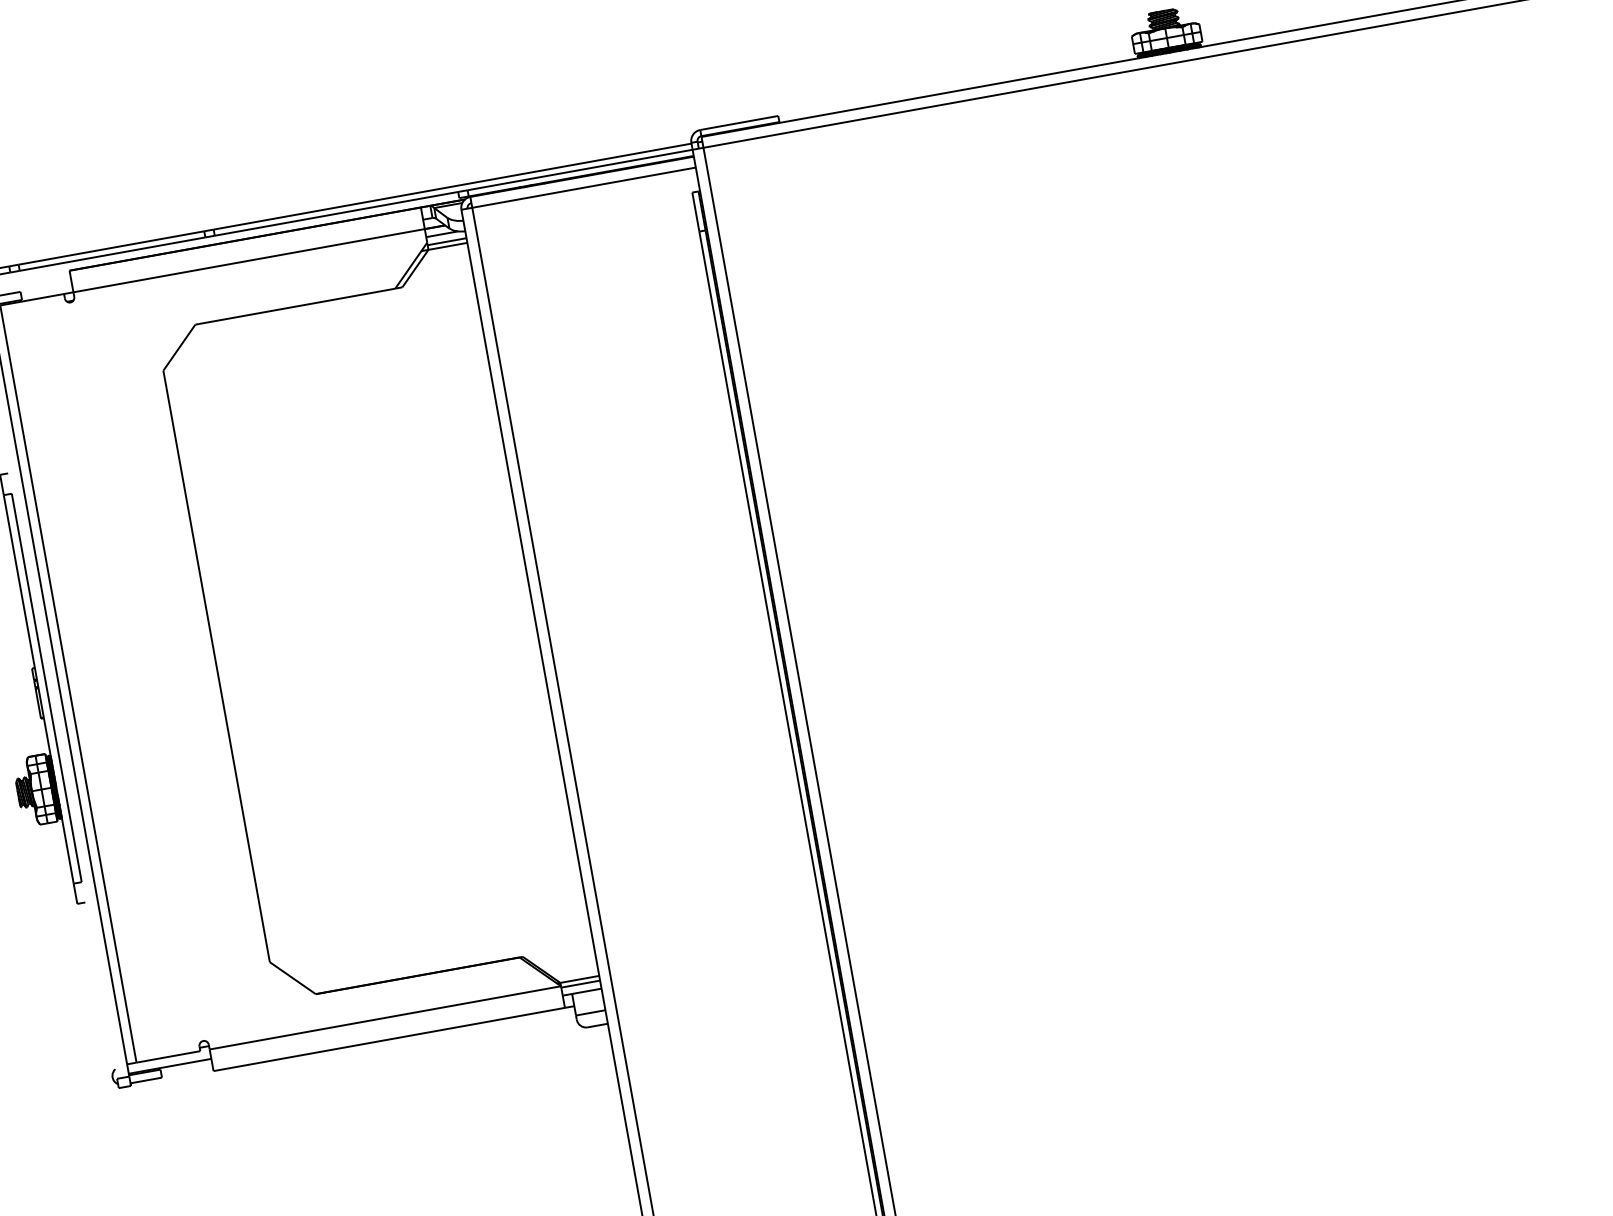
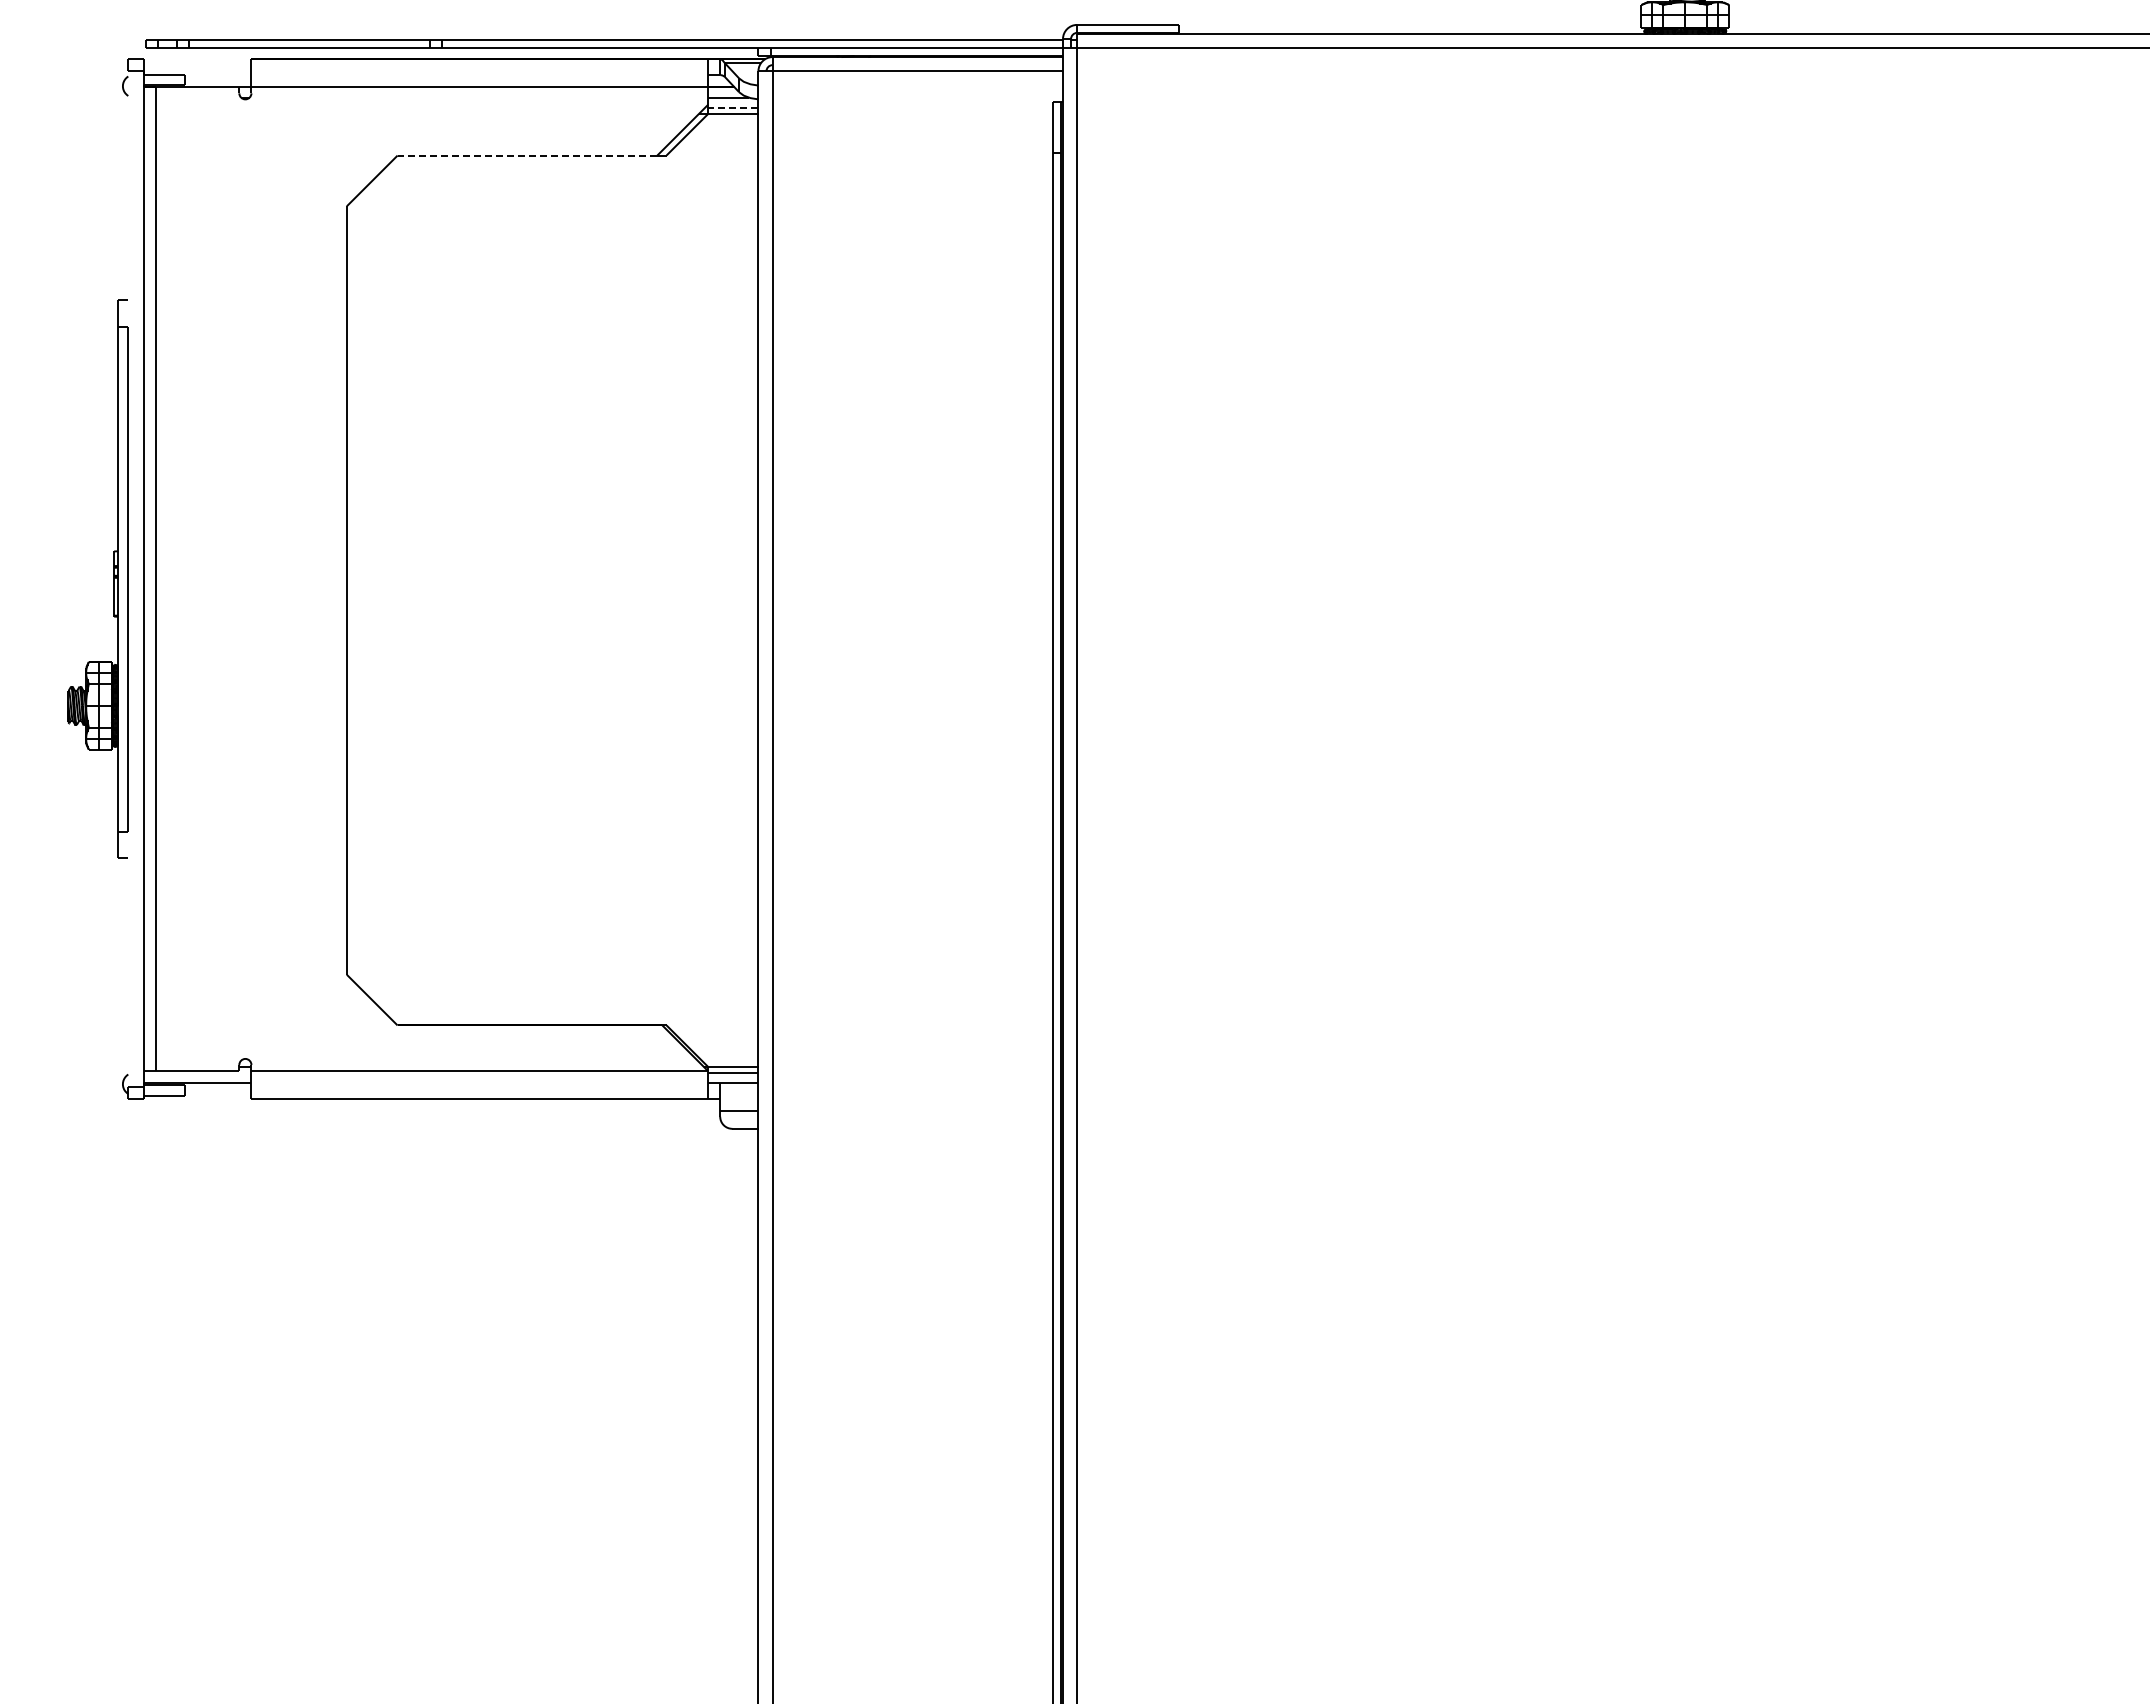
line: (446, 242) -> (732, 108), solid -> dashed
line: (295, 306) -> (527, 155), solid -> dashed

